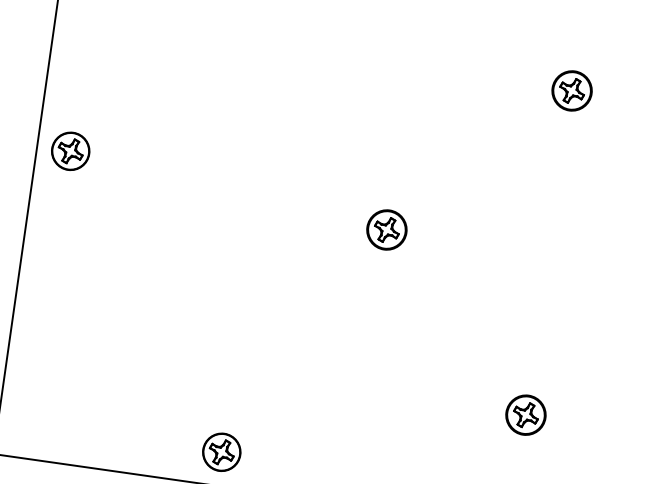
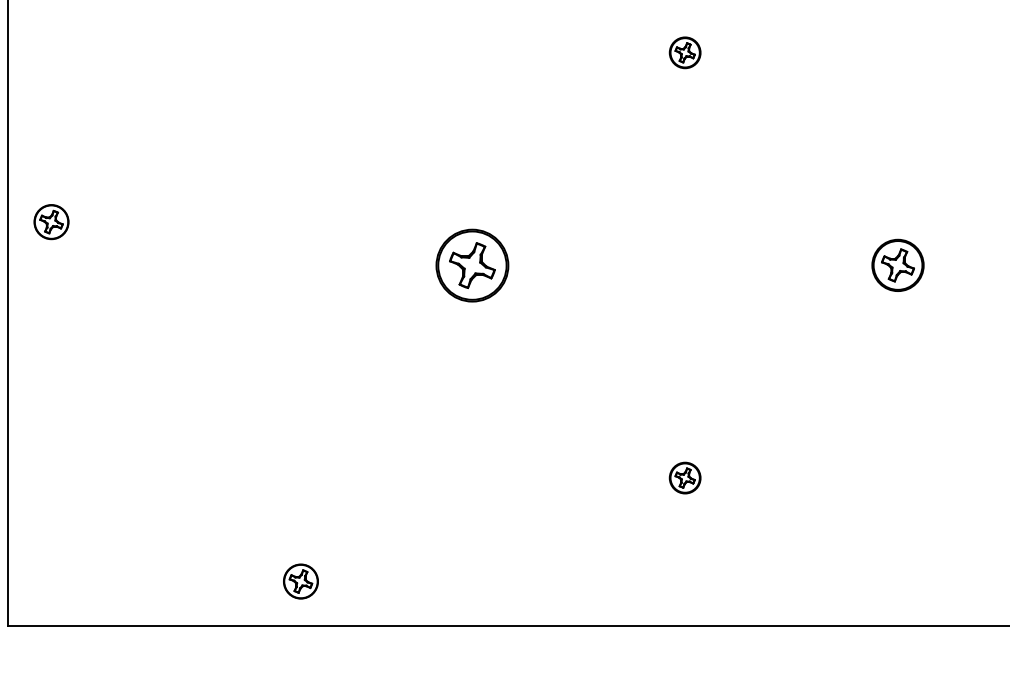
part: (571, 90) -> (684, 52), size x0.6
part: (70, 150) -> (51, 221), size x0.7
part: (386, 229) -> (472, 264), size x1.4
part: (525, 414) -> (684, 477), size x0.6
part: (221, 452) -> (300, 581), size x0.7

